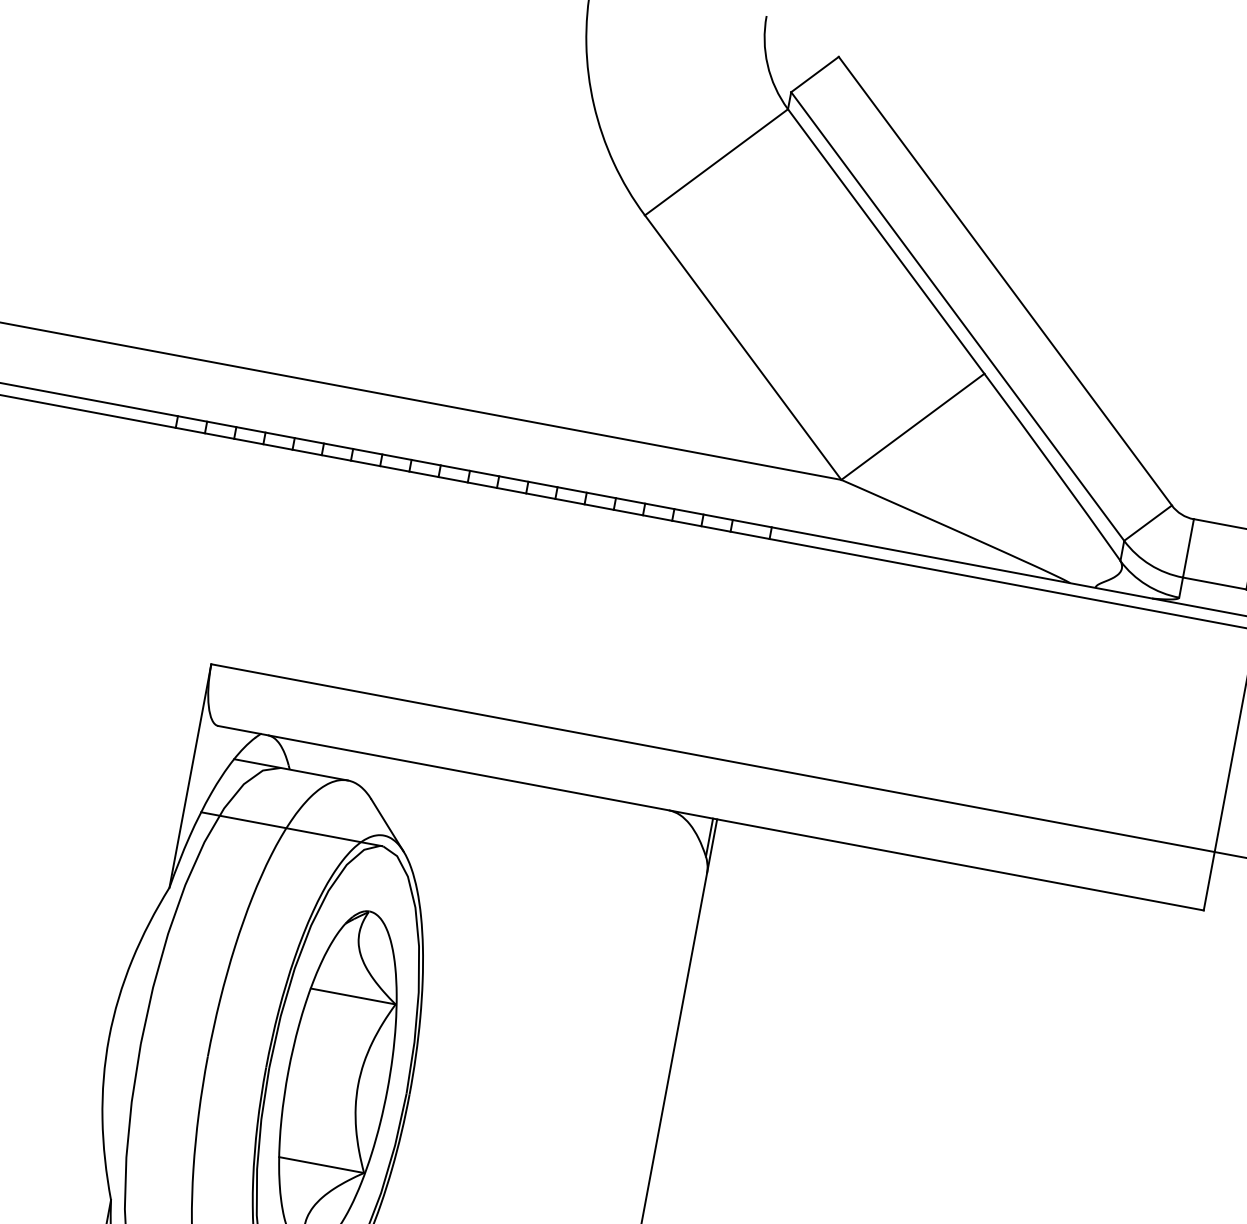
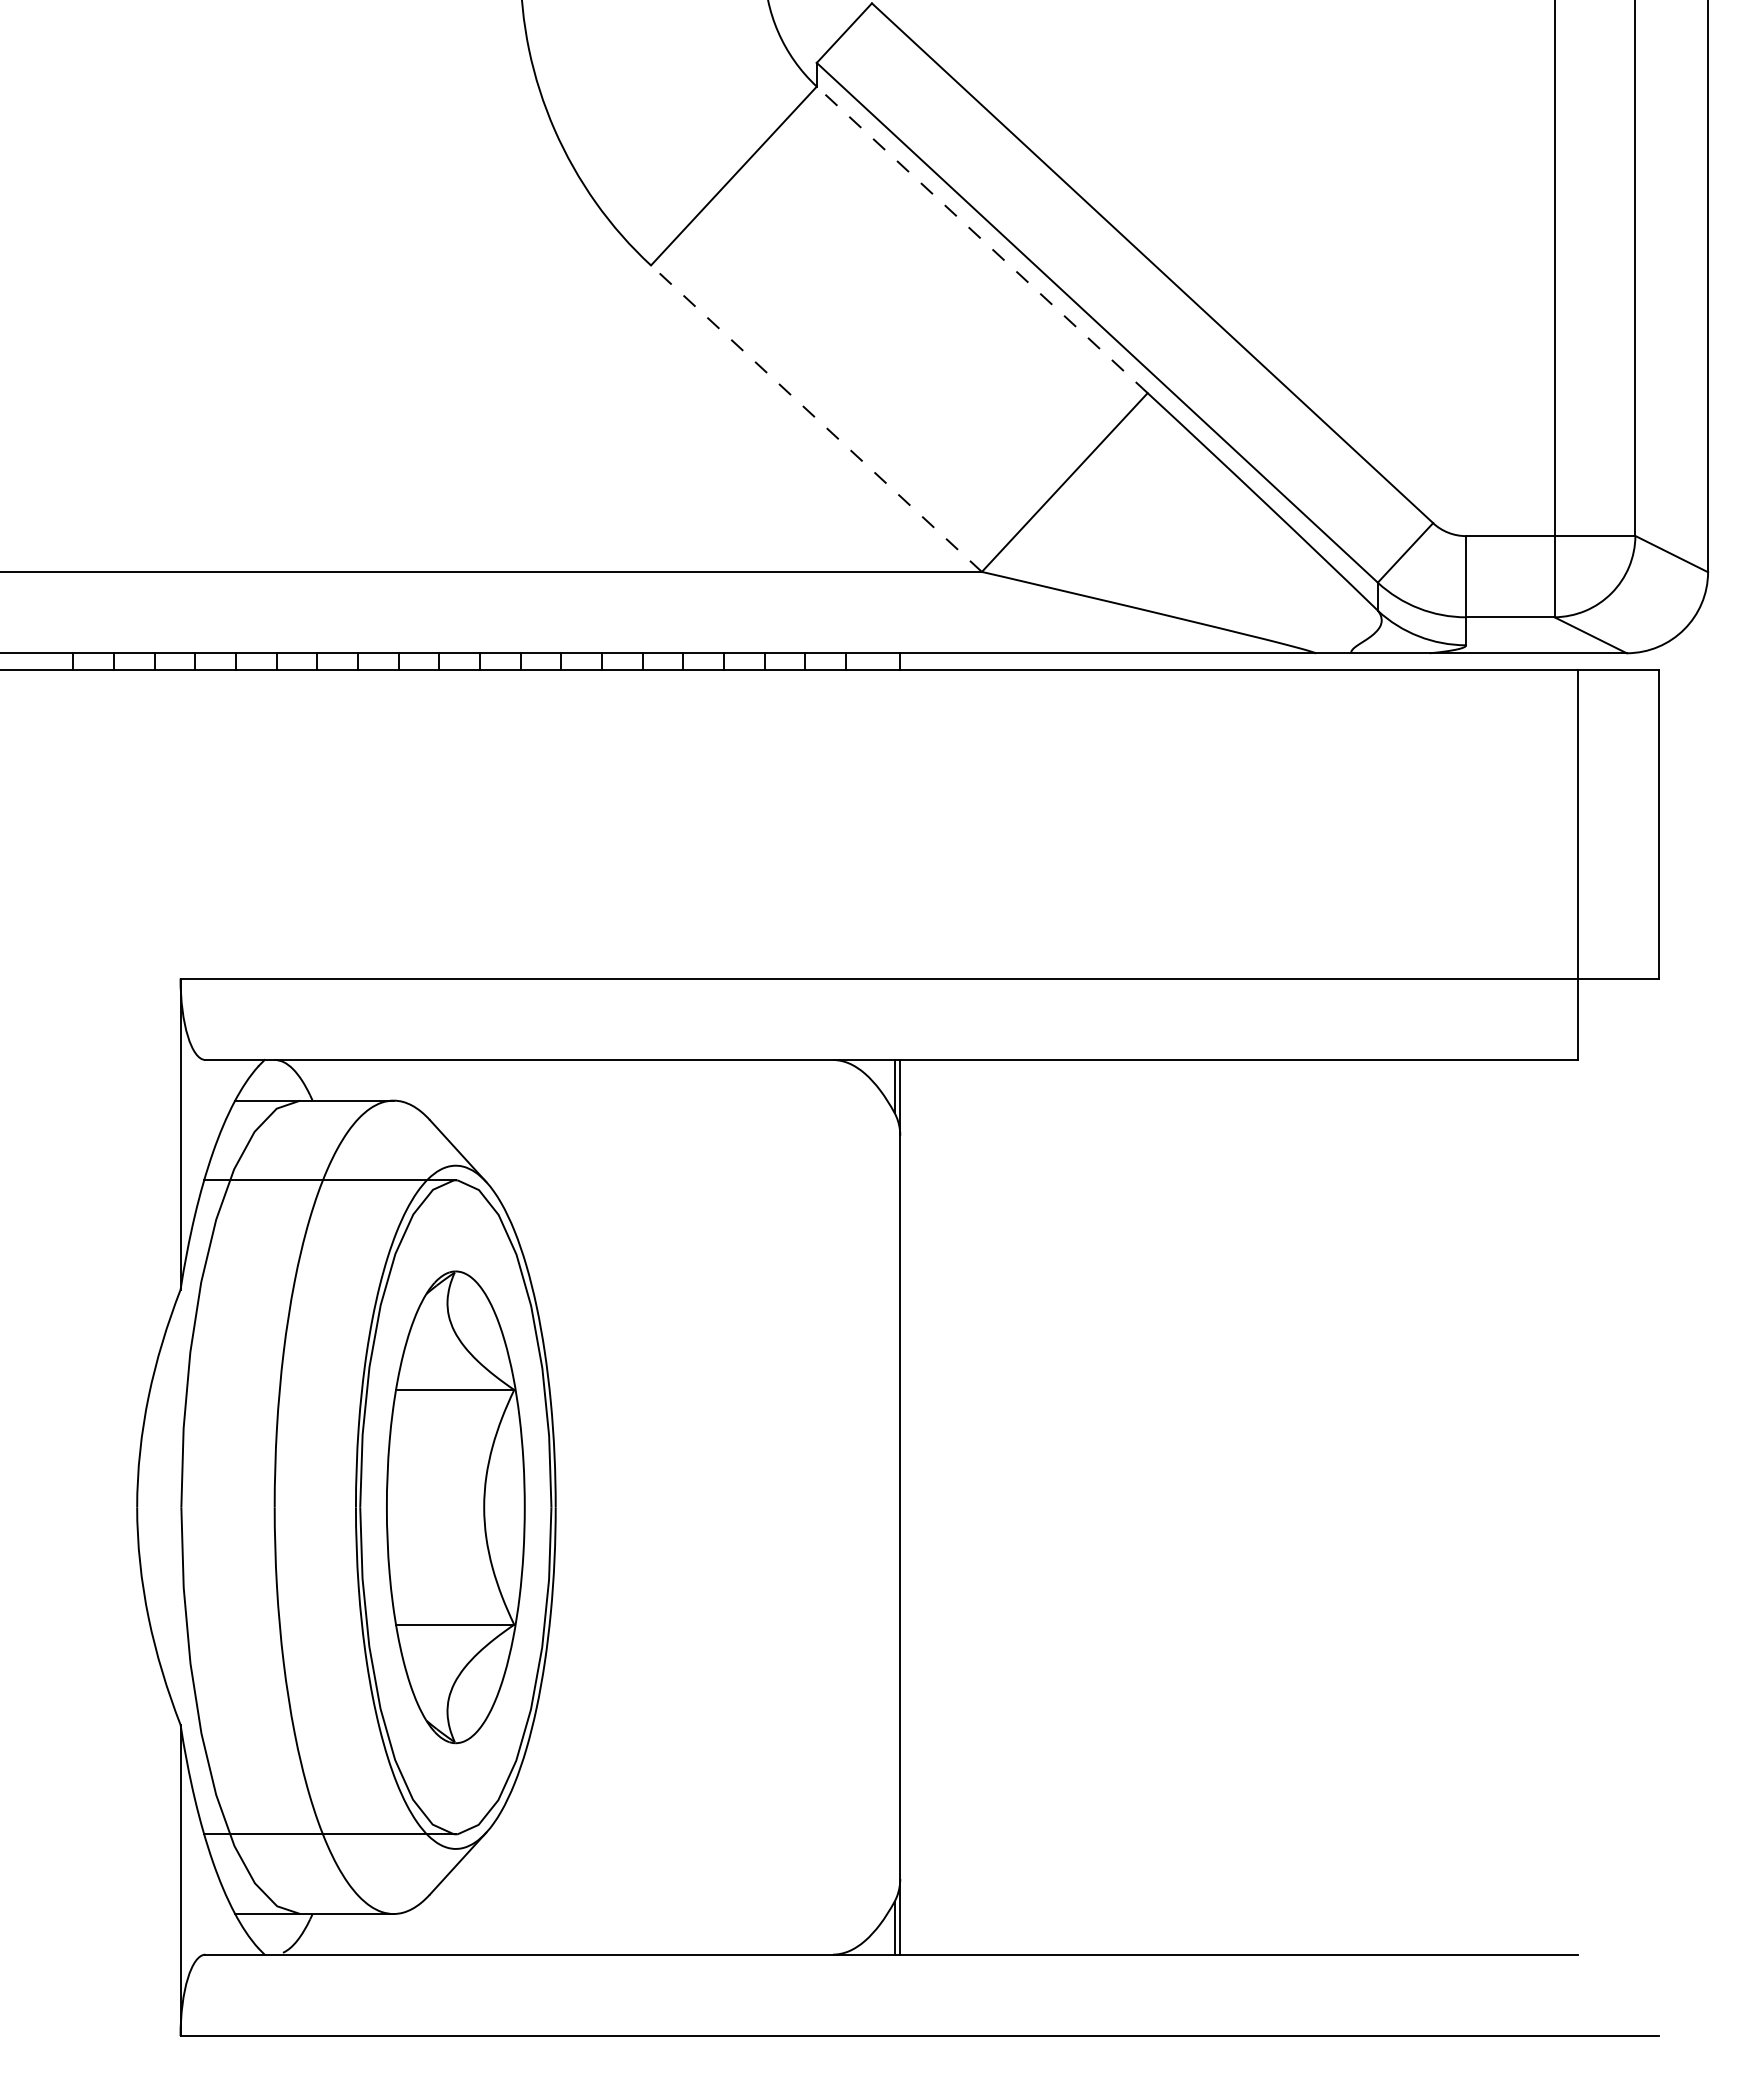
line: (886, 241) -> (982, 239), solid -> dashed
line: (743, 347) -> (816, 418), solid -> dashed

